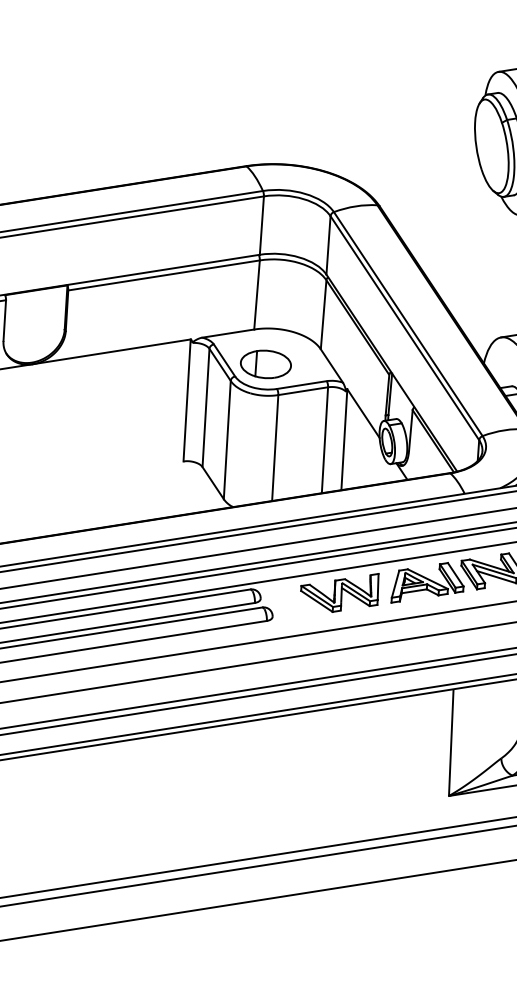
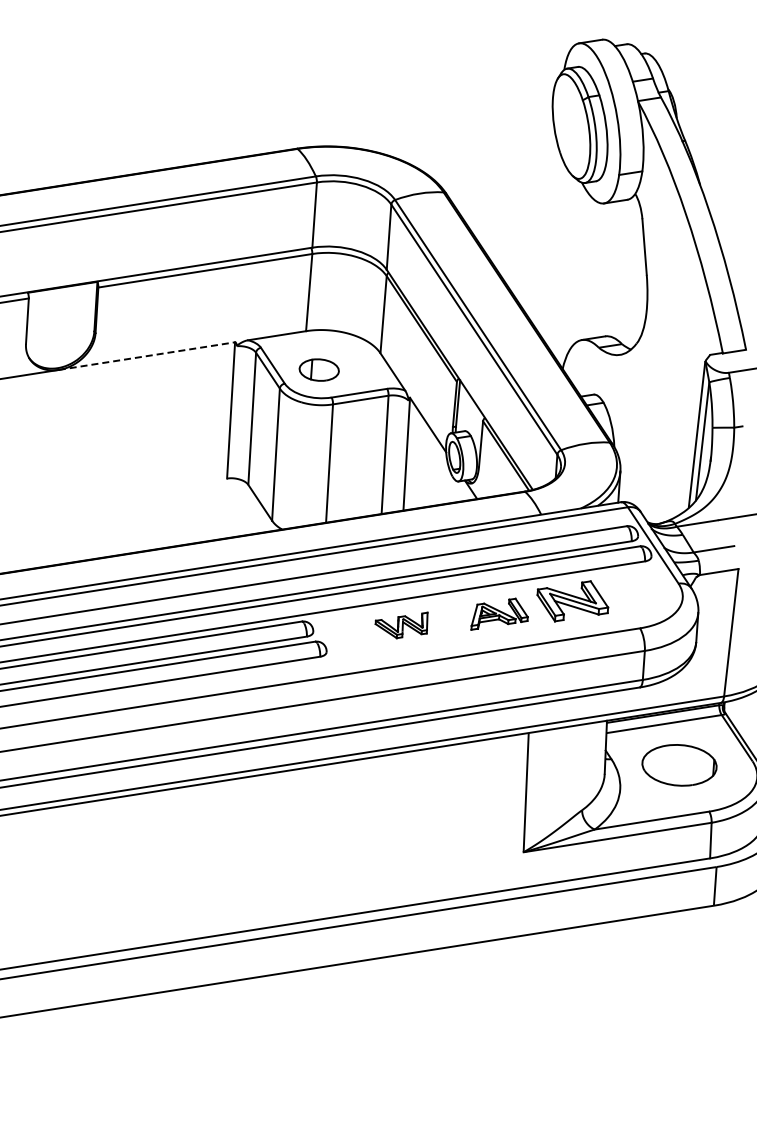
line: (112, 352) -> (147, 356), solid -> dashed
part: (266, 363) -> (319, 369), size x0.7
part: (427, 583) -> (499, 614), size x0.7
part: (339, 593) -> (401, 625), size x0.6

